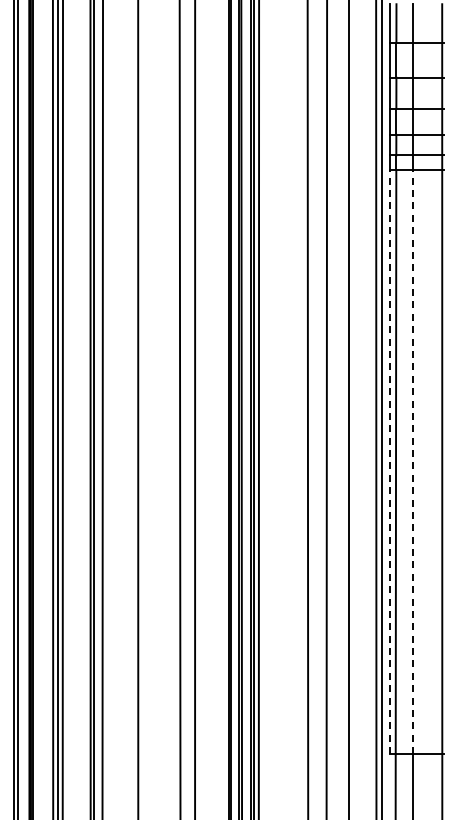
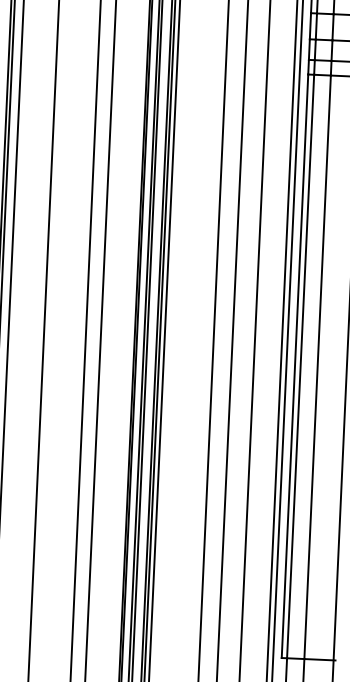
line: (390, 461) -> (295, 365), dashed -> solid
line: (413, 461) -> (318, 366), dashed -> solid

